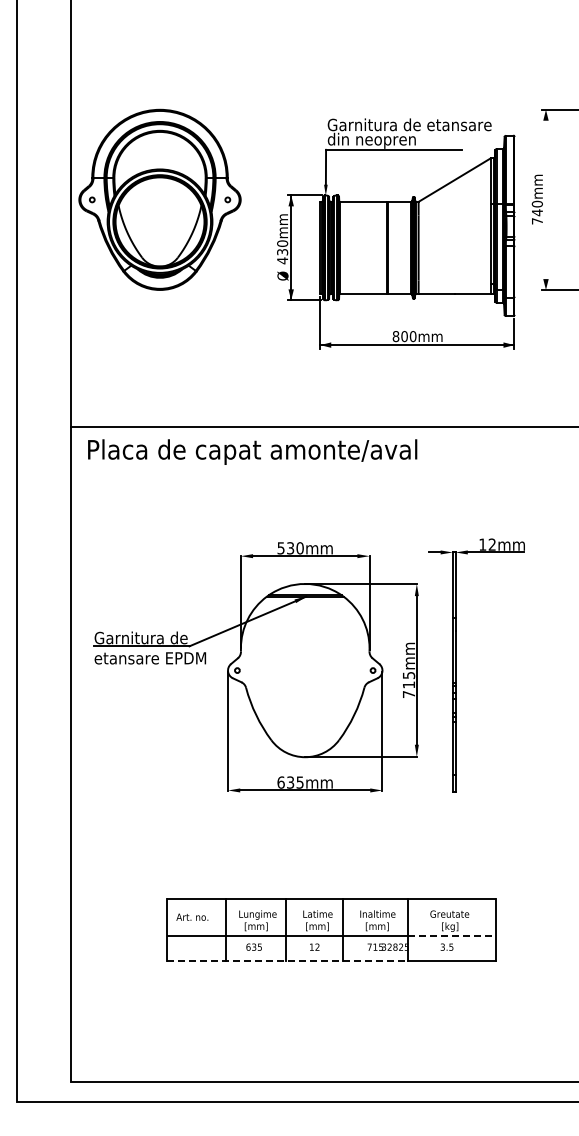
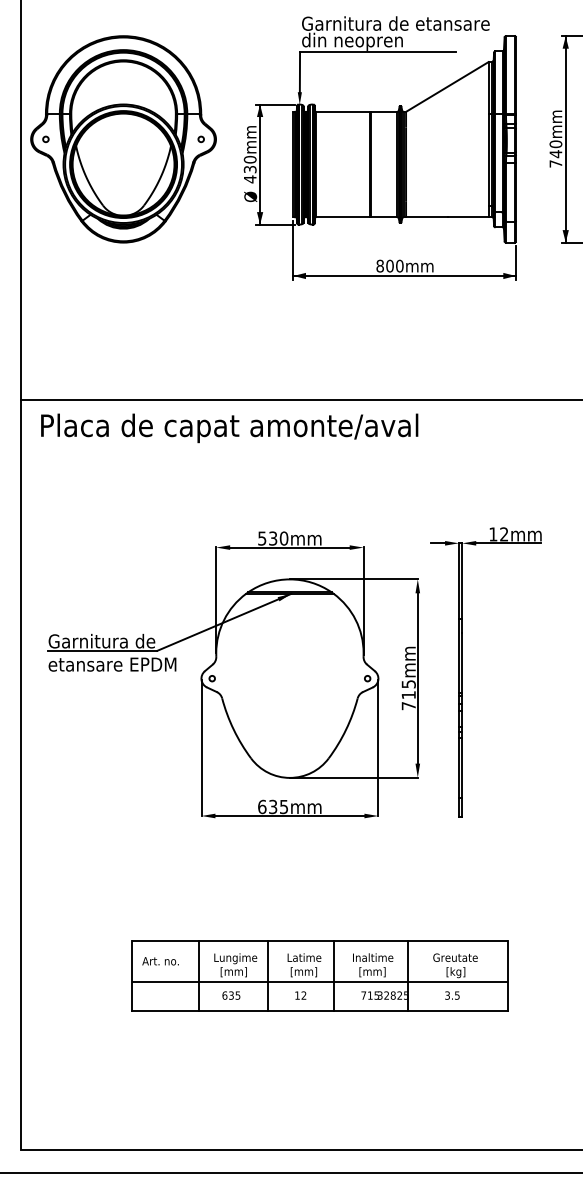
line: (545, 199) -> (565, 138), added
part: (396, 233) -> (380, 148), moved
line: (451, 935) -> (457, 982), dashed -> solid
line: (288, 960) -> (270, 1010), dashed -> solid

